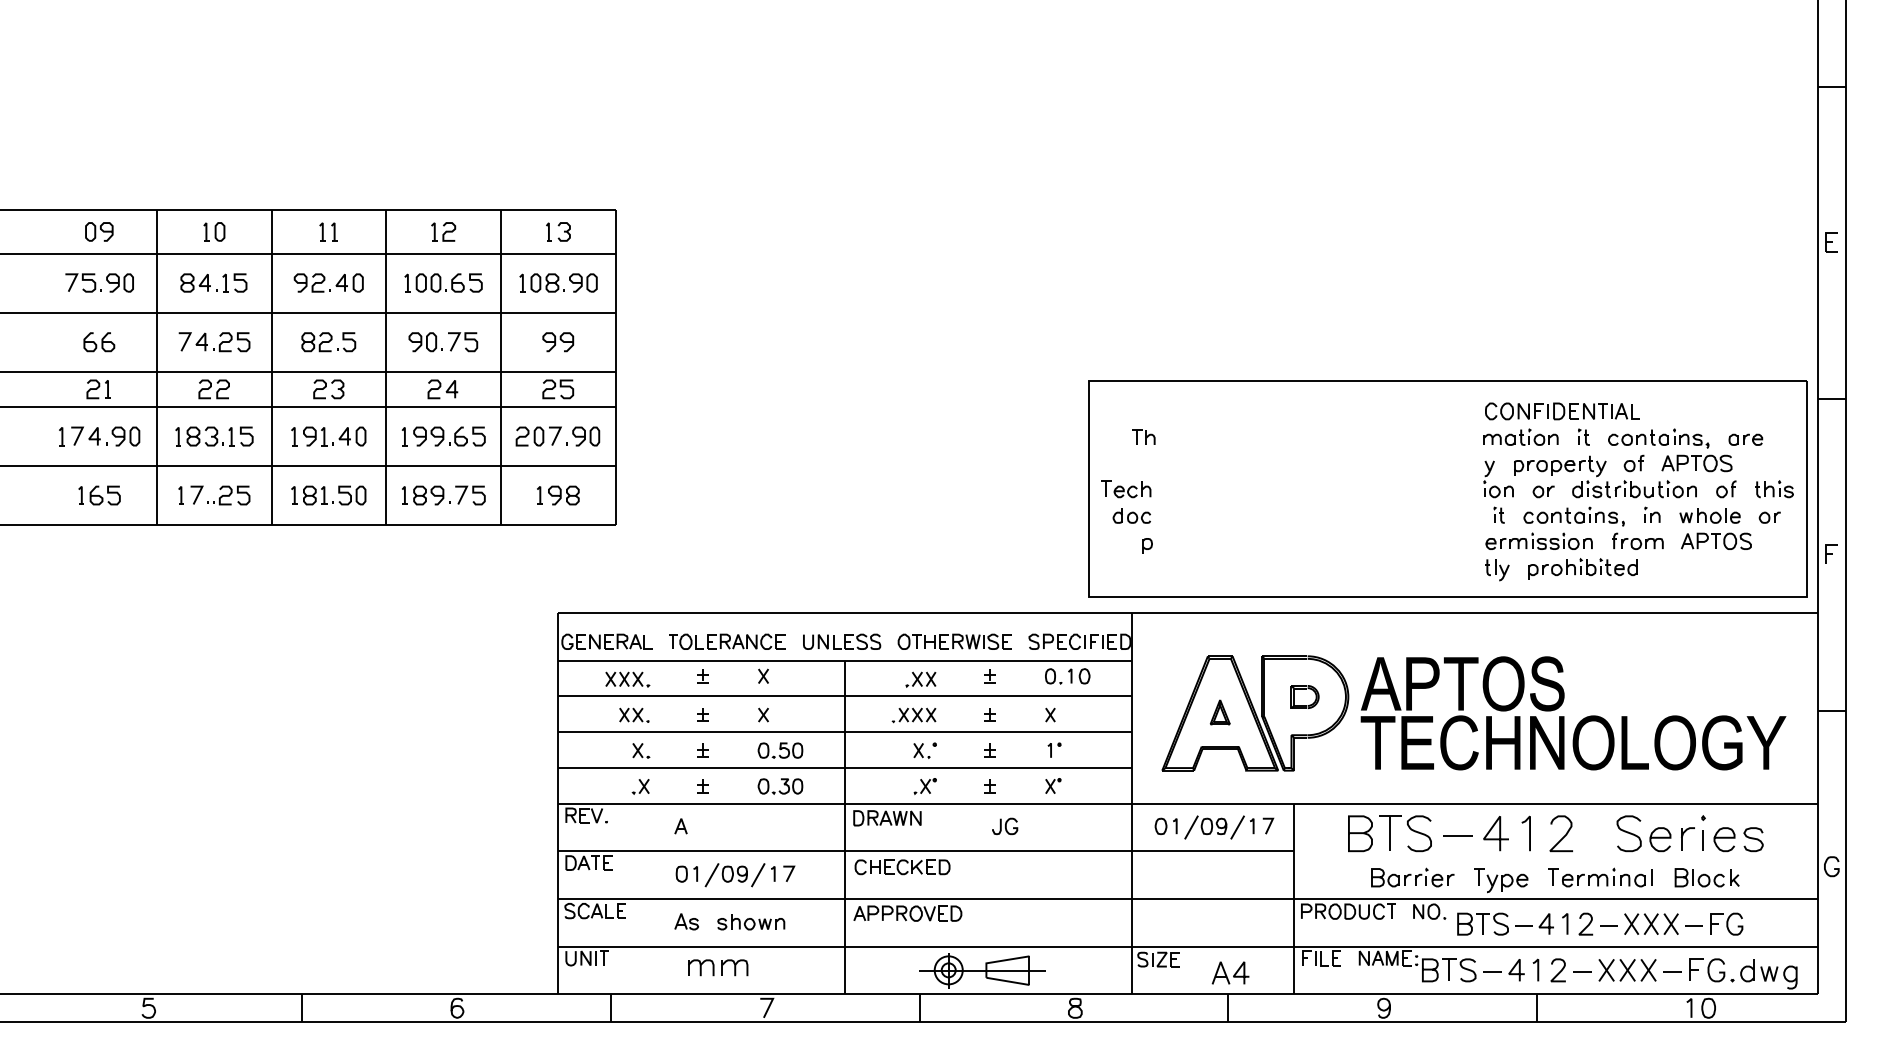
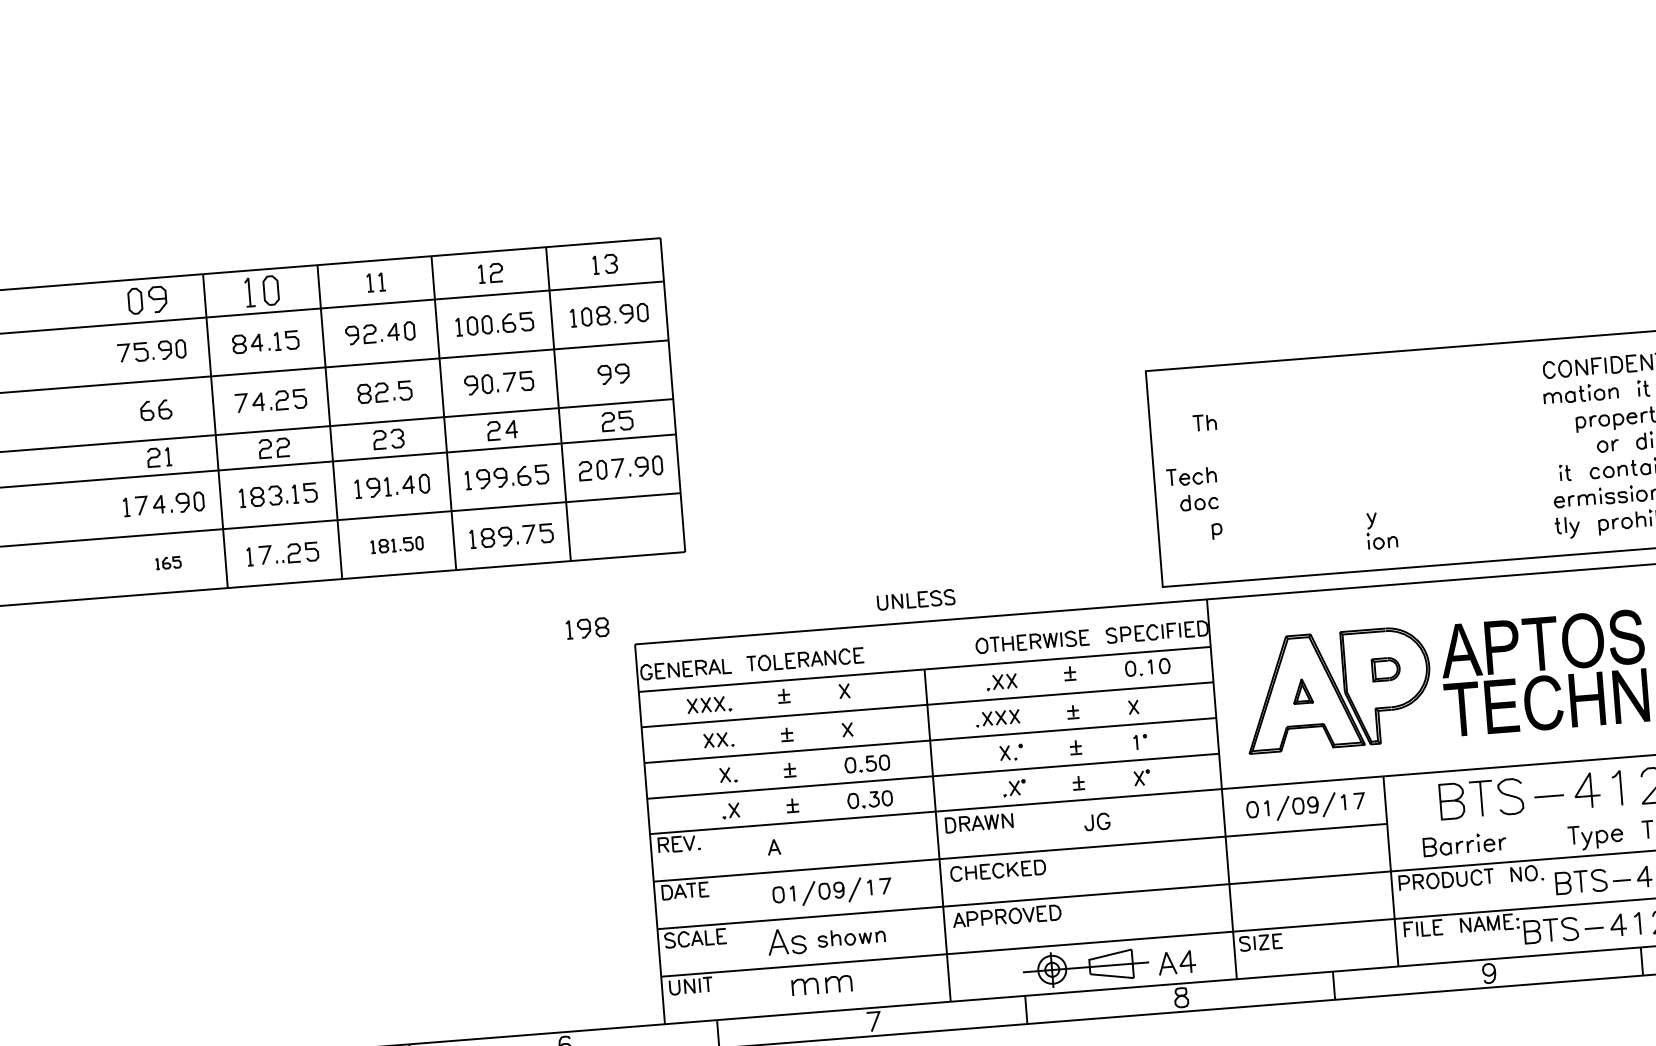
part: (99, 231) -> (147, 299), size x1.4
part: (214, 231) -> (262, 290), size x1.6
part: (1495, 485) -> (1379, 536), moved
part: (99, 495) -> (168, 563), size x0.6
part: (328, 495) -> (396, 545), size x0.7
part: (558, 495) -> (587, 628), moved
part: (842, 641) -> (916, 599), moved
part: (1412, 877) -> (1464, 844), moved
part: (686, 921) -> (787, 941), size x1.6
part: (1230, 972) -> (1176, 962), moved

